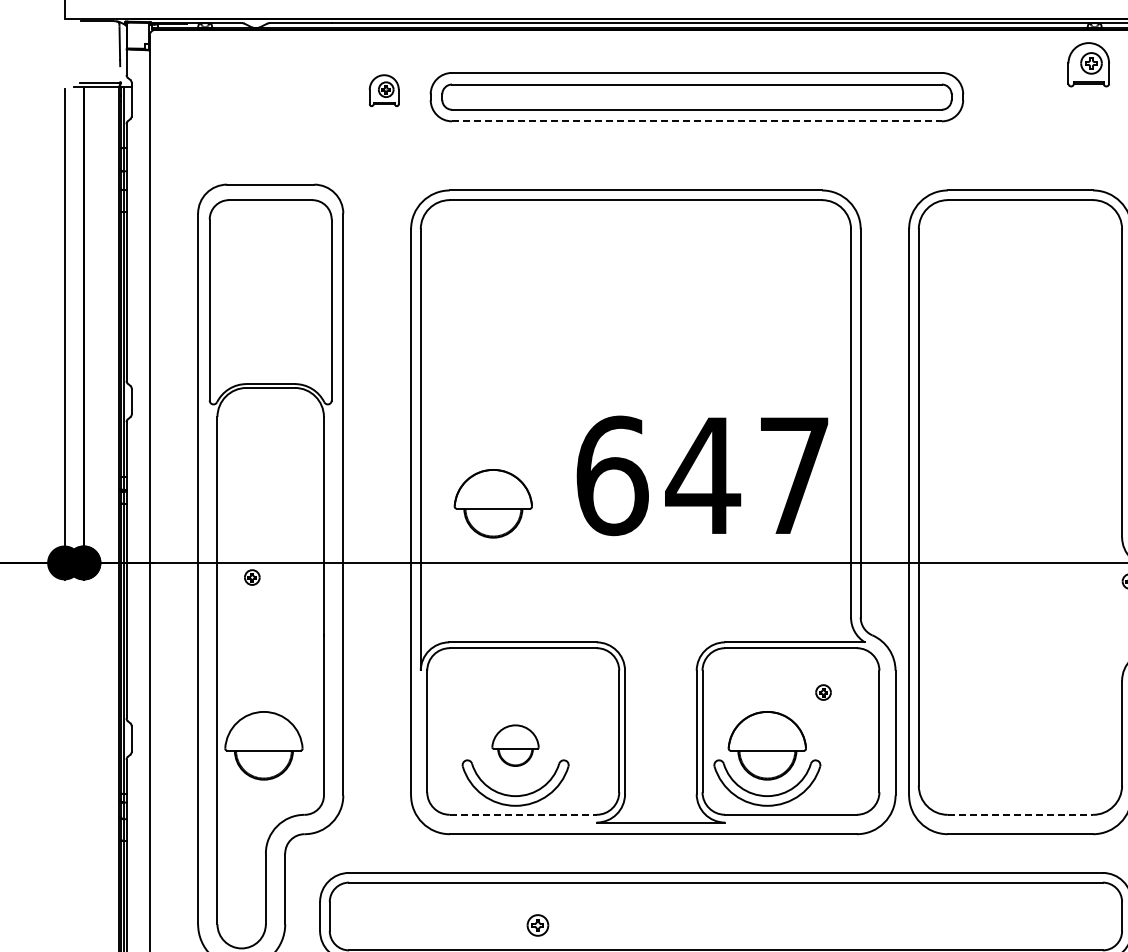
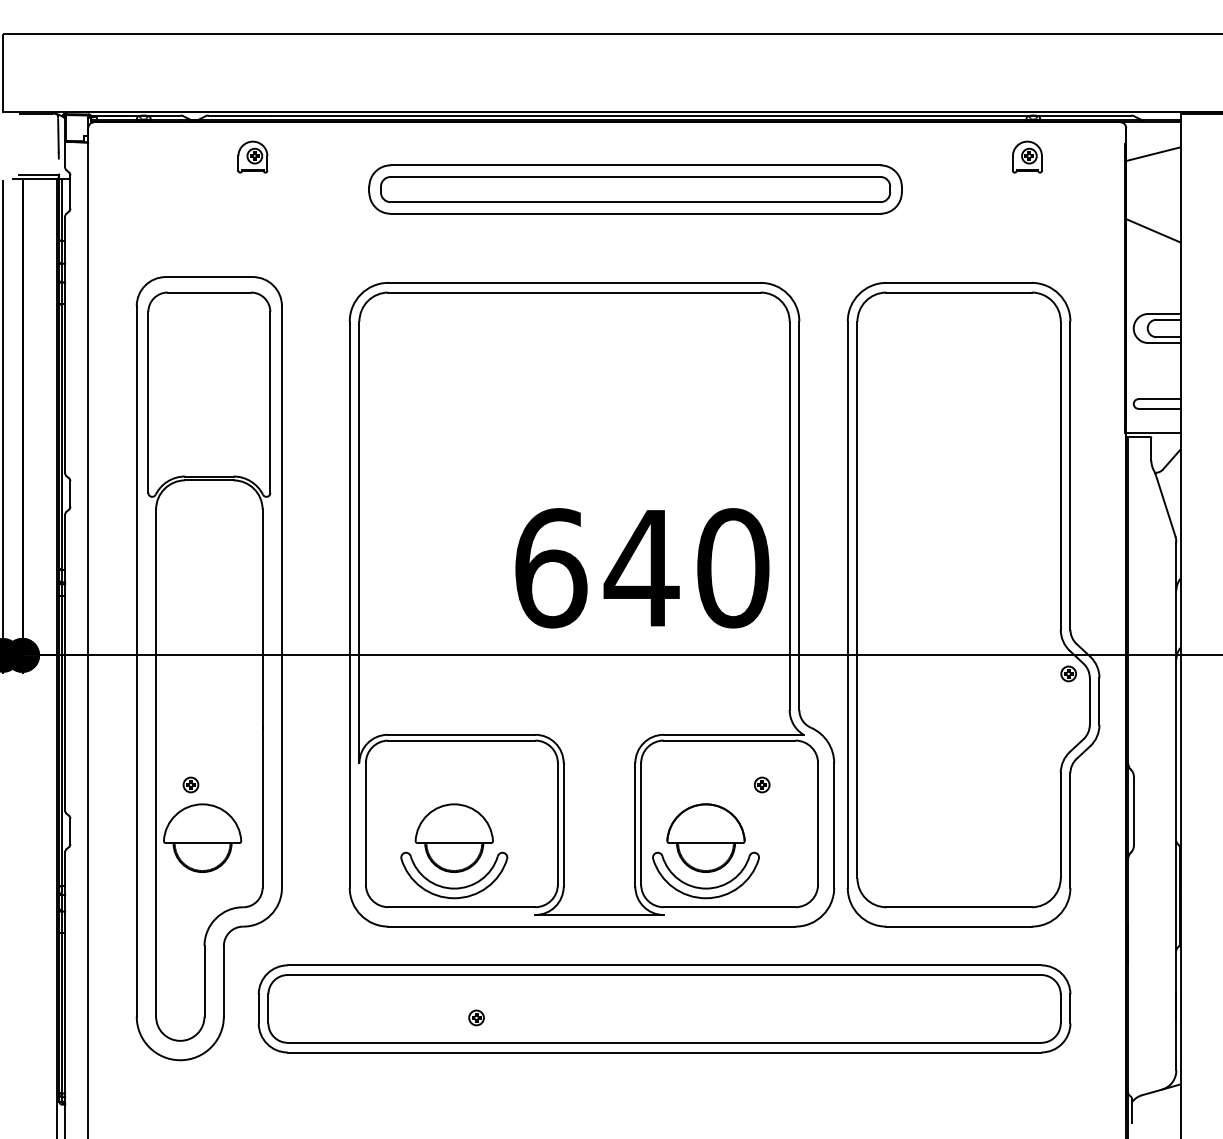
part: (1088, 64) -> (1027, 156), size x0.71
part: (383, 90) -> (252, 156), moved
line: (696, 121) -> (635, 213), dashed -> solid
text: (794, 476) -> (733, 568), 647 -> 640
part: (492, 503) -> (431, 595), removed
part: (251, 577) -> (190, 784), moved
part: (514, 745) -> (453, 837), size x1.67
line: (523, 815) -> (462, 907), dashed -> solid
line: (1020, 815) -> (959, 907), dashed -> solid
part: (537, 925) -> (476, 1017), size x0.71

